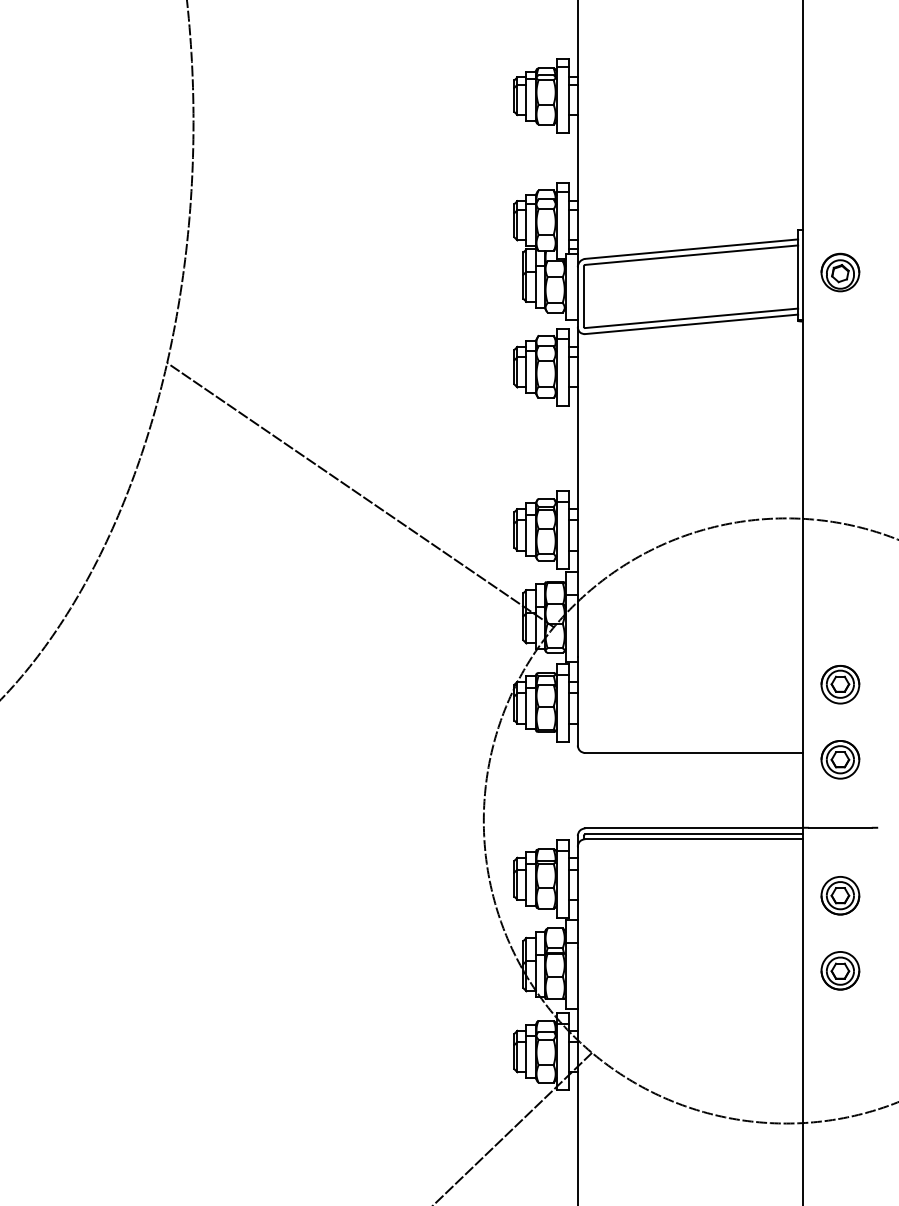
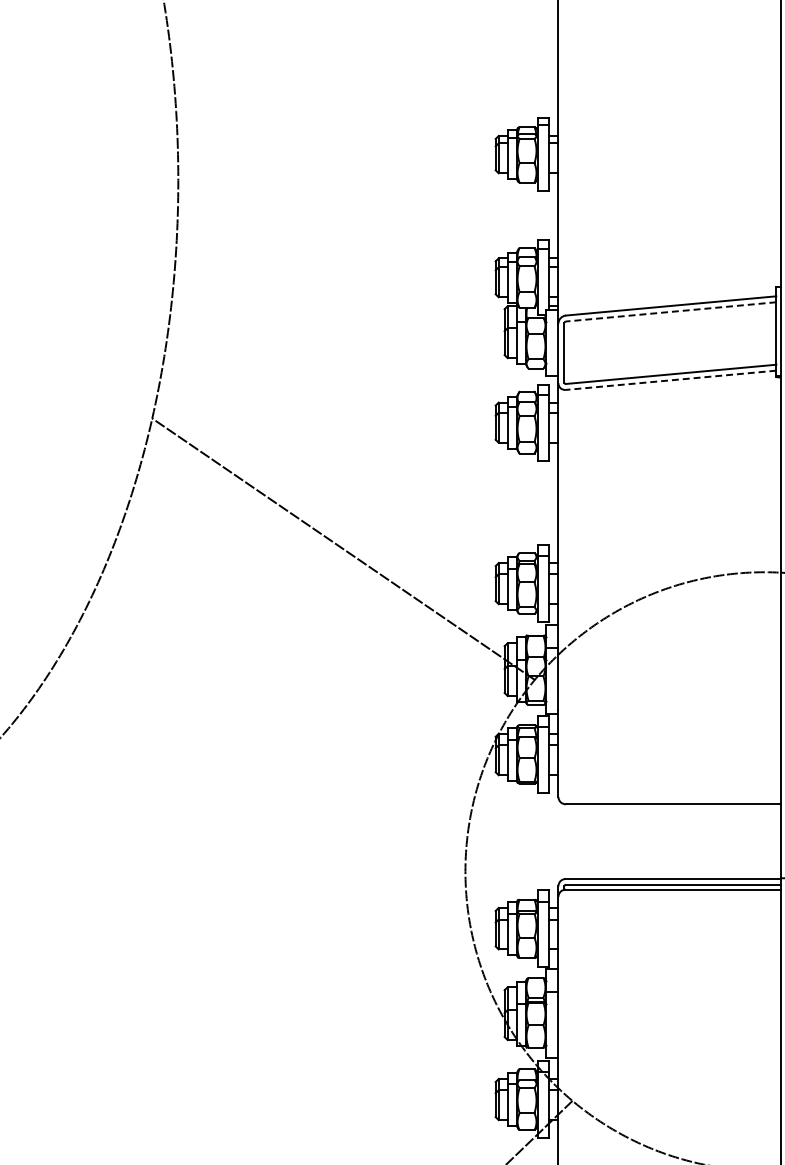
line: (691, 255) -> (670, 312), solid -> dashed
line: (691, 324) -> (670, 380), solid -> dashed

